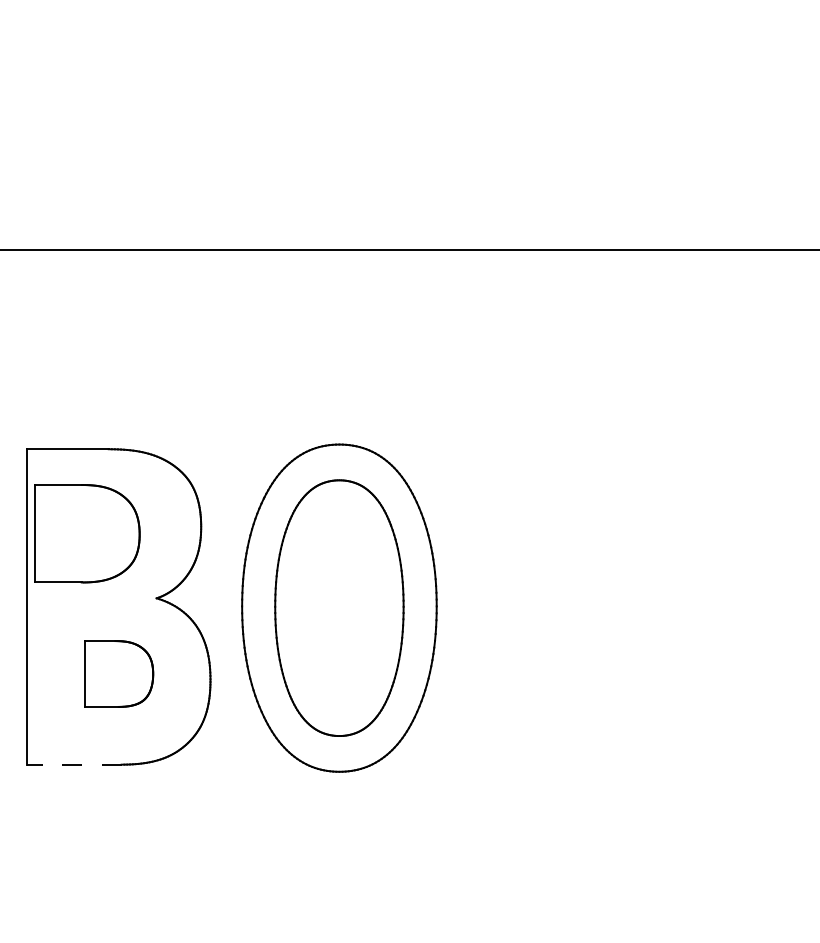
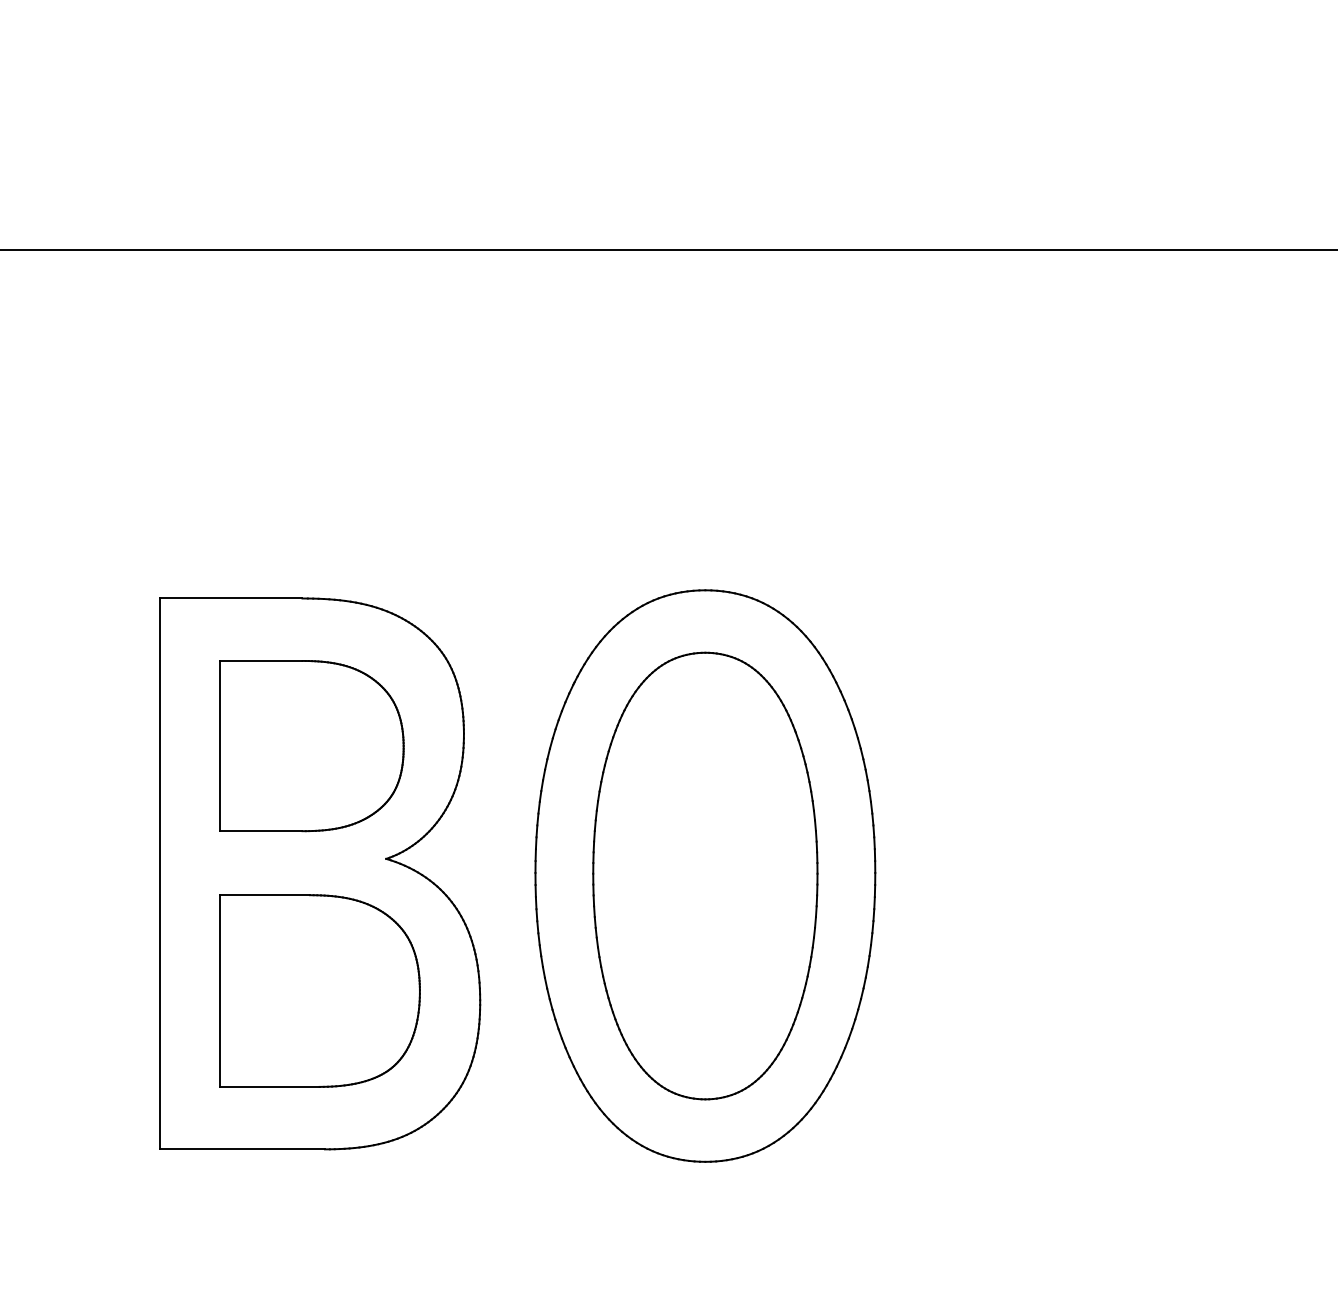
part: (87, 533) -> (312, 745), moved
part: (118, 673) -> (319, 990), size x1.67
line: (73, 764) -> (240, 1149), dashed -> solid

